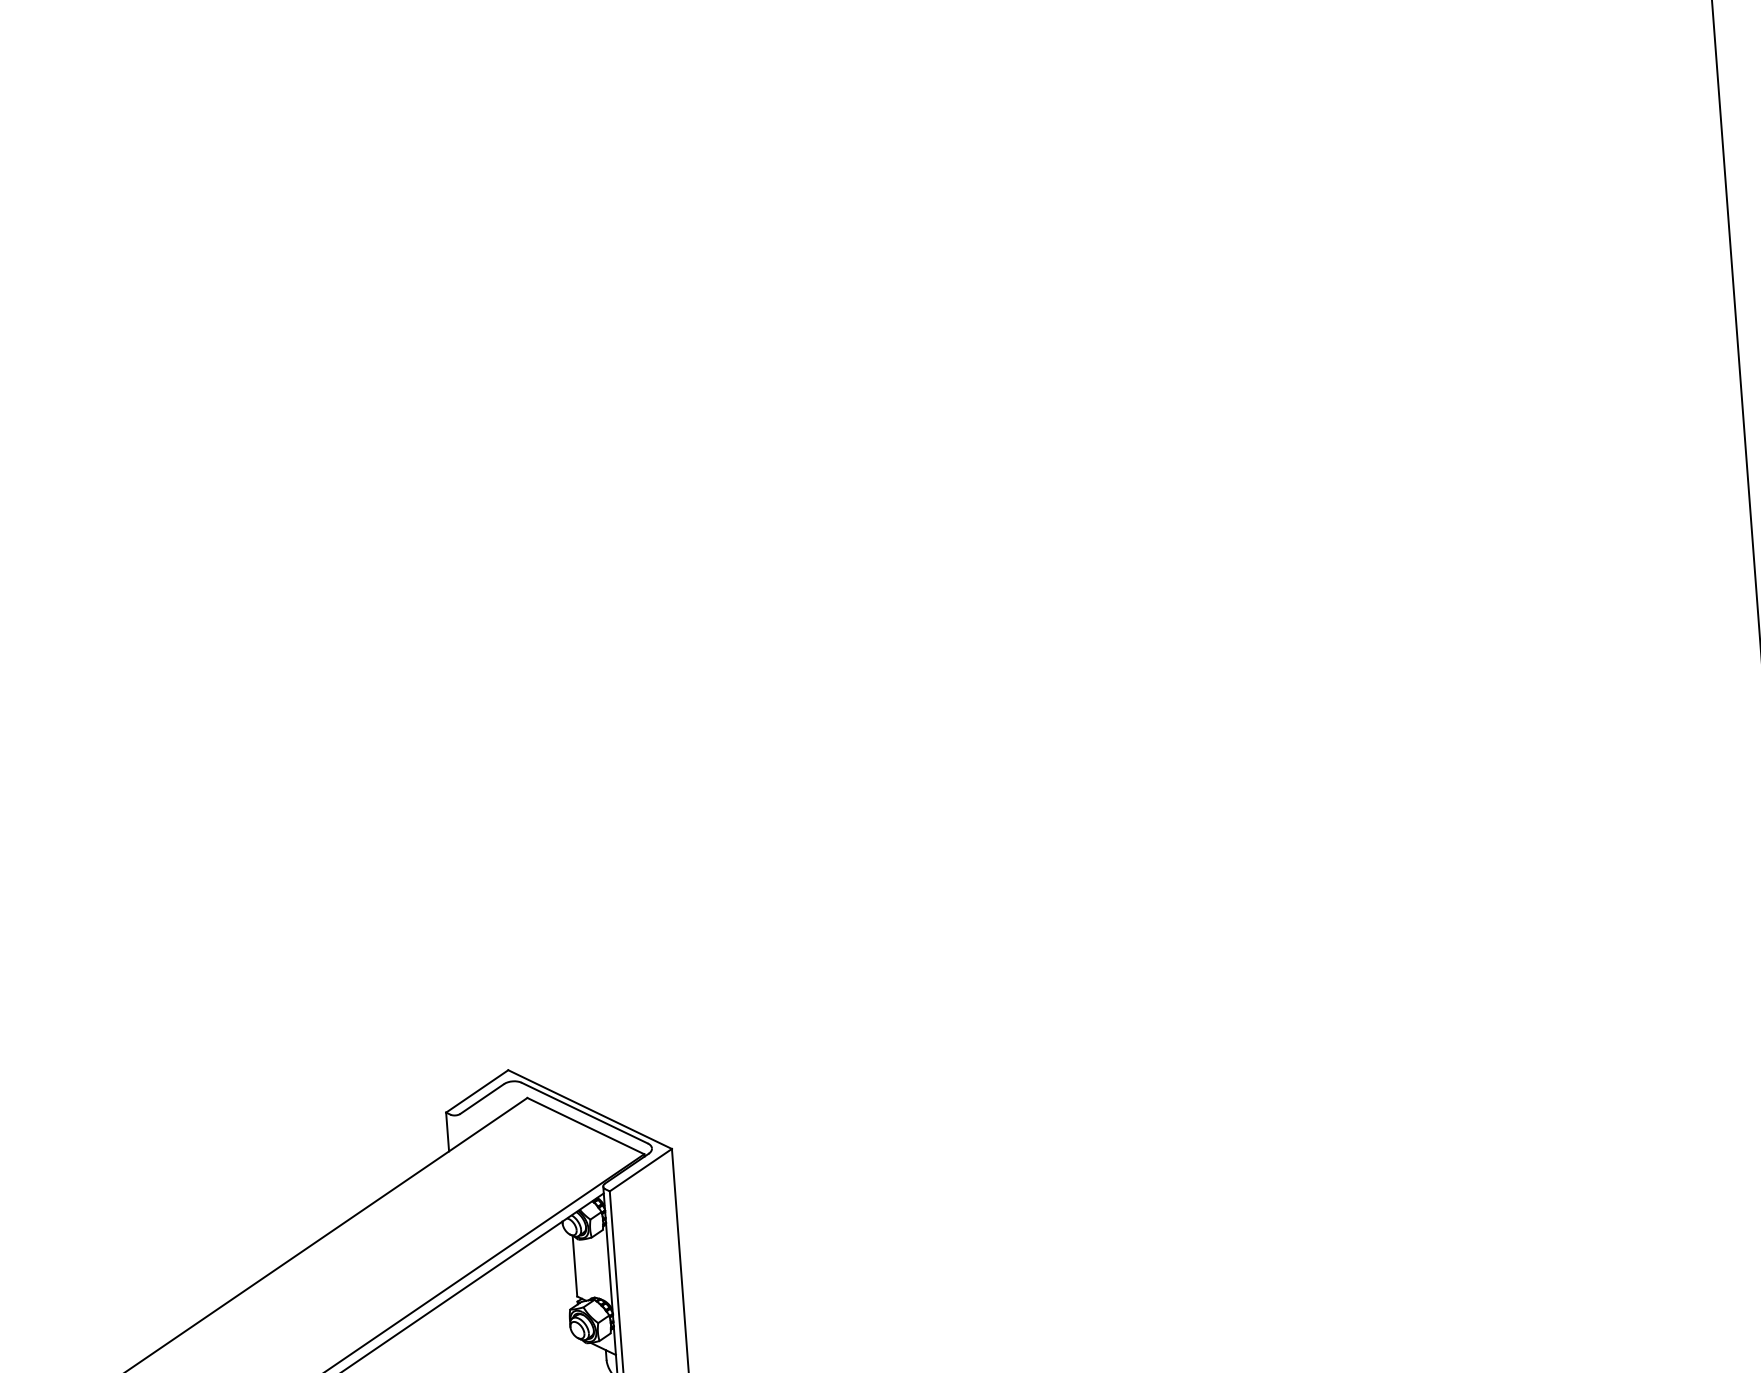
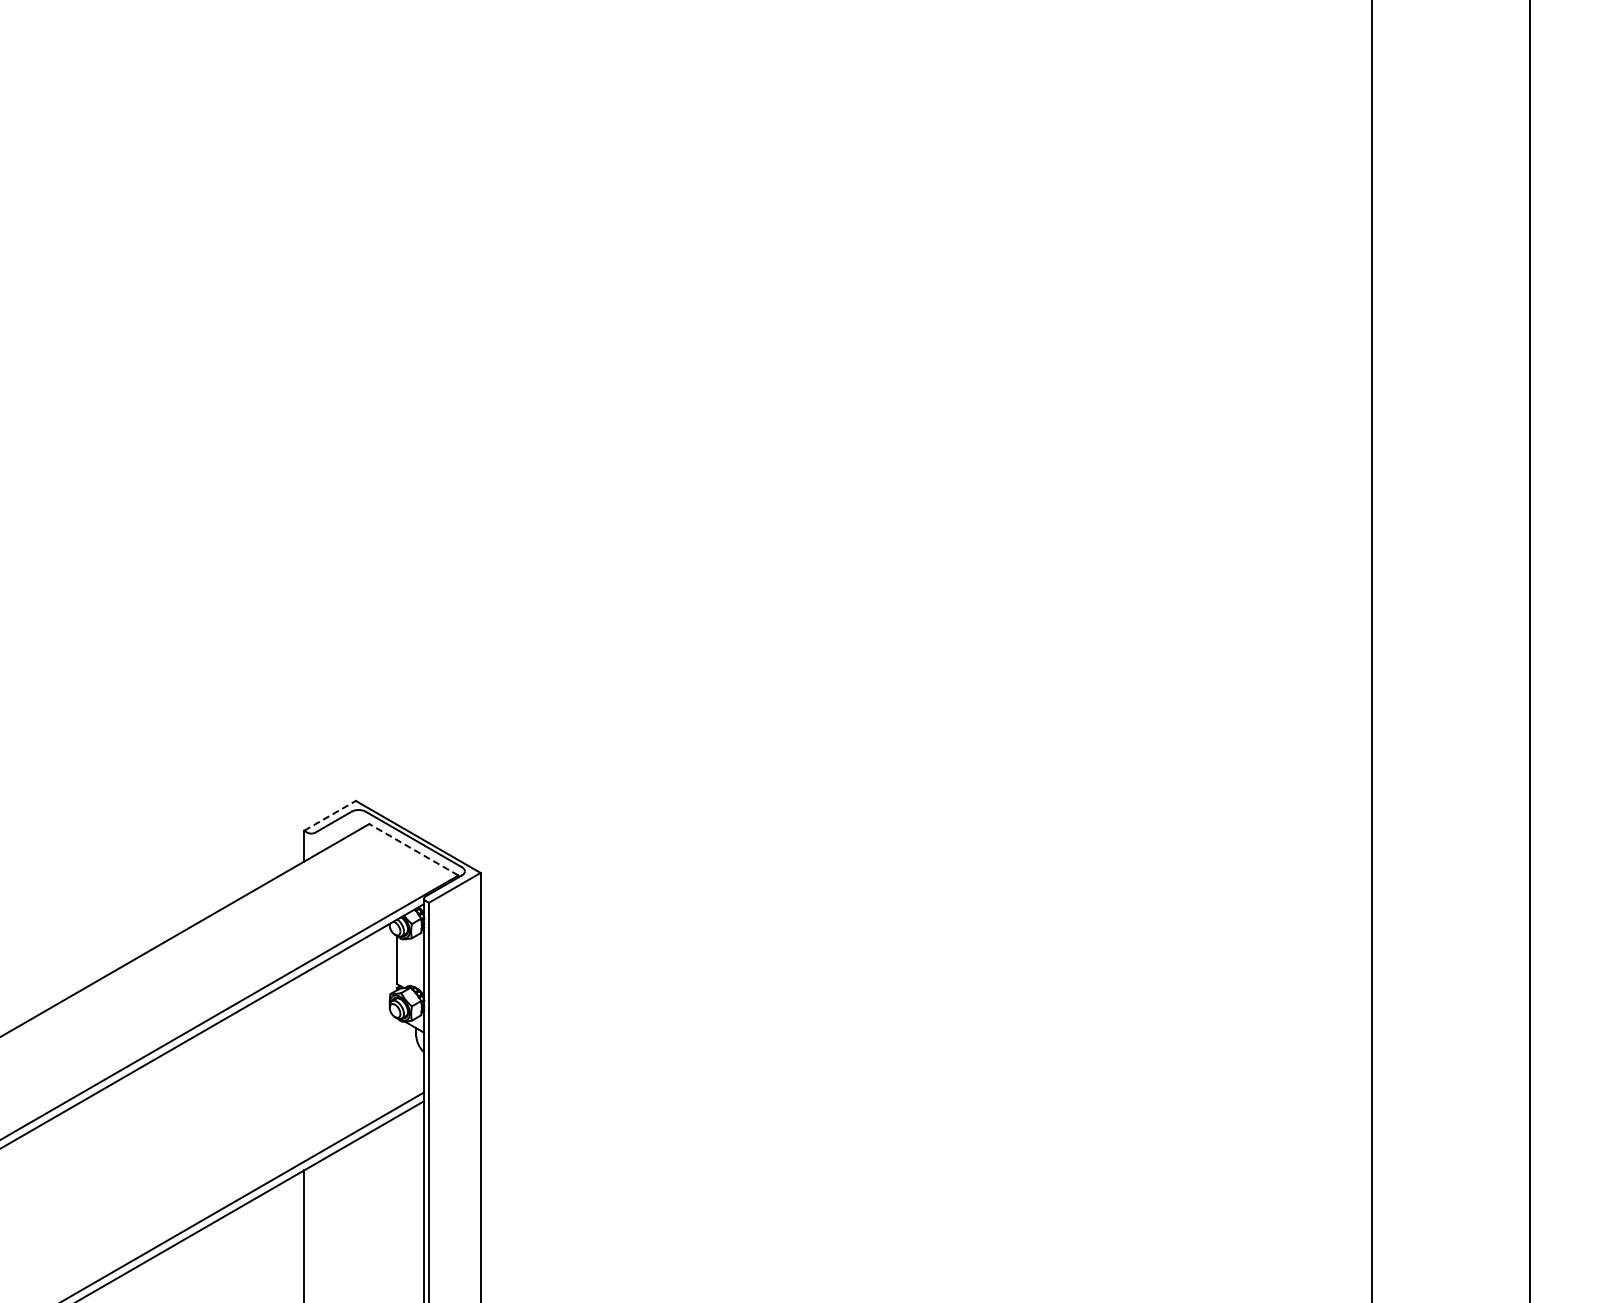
line: (477, 1090) -> (330, 815), solid -> dashed
line: (585, 1125) -> (413, 849), solid -> dashed

